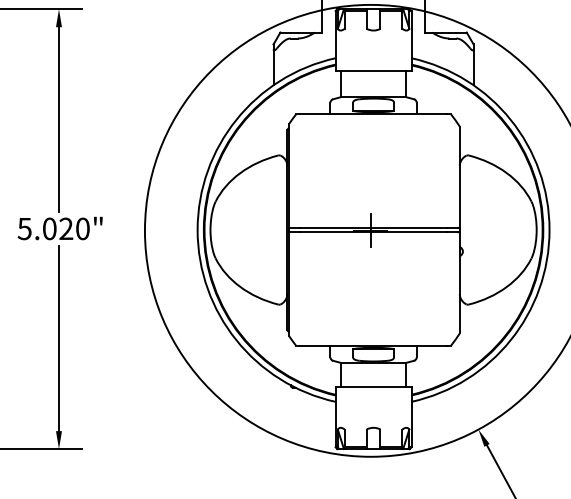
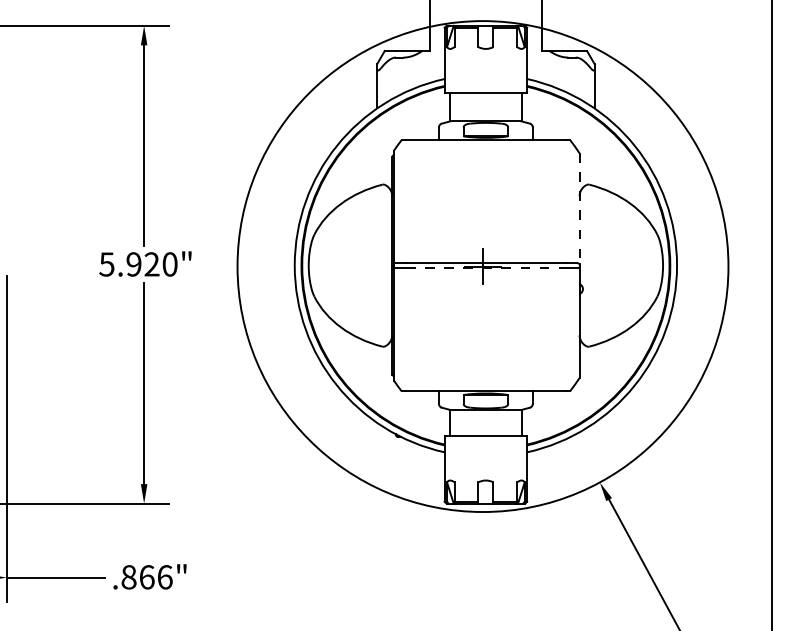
line: (459, 178) -> (579, 209), solid -> dashed
text: (49, 228) -> (133, 264), 5.020" -> 5.920"
line: (373, 232) -> (485, 268), solid -> dashed

